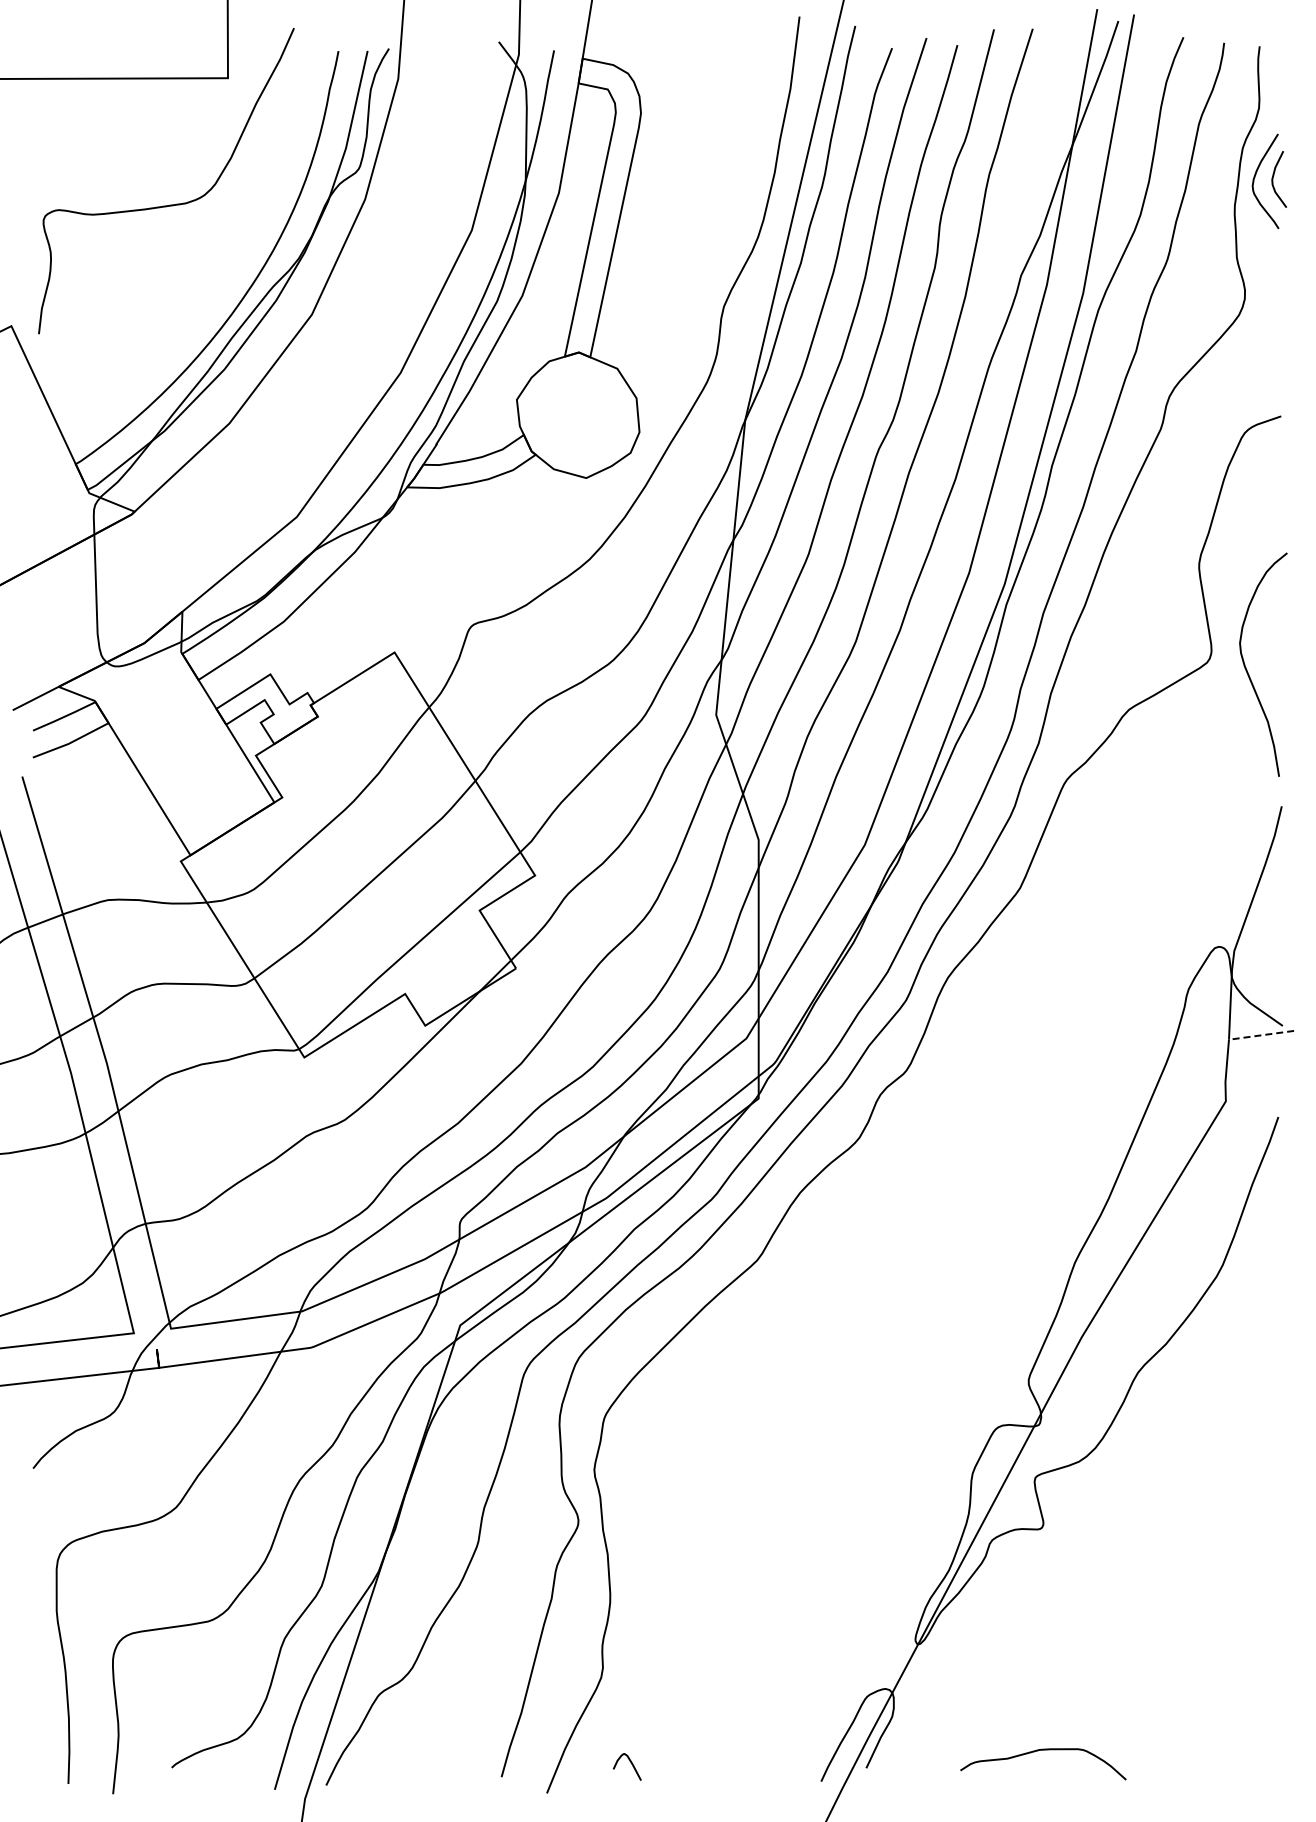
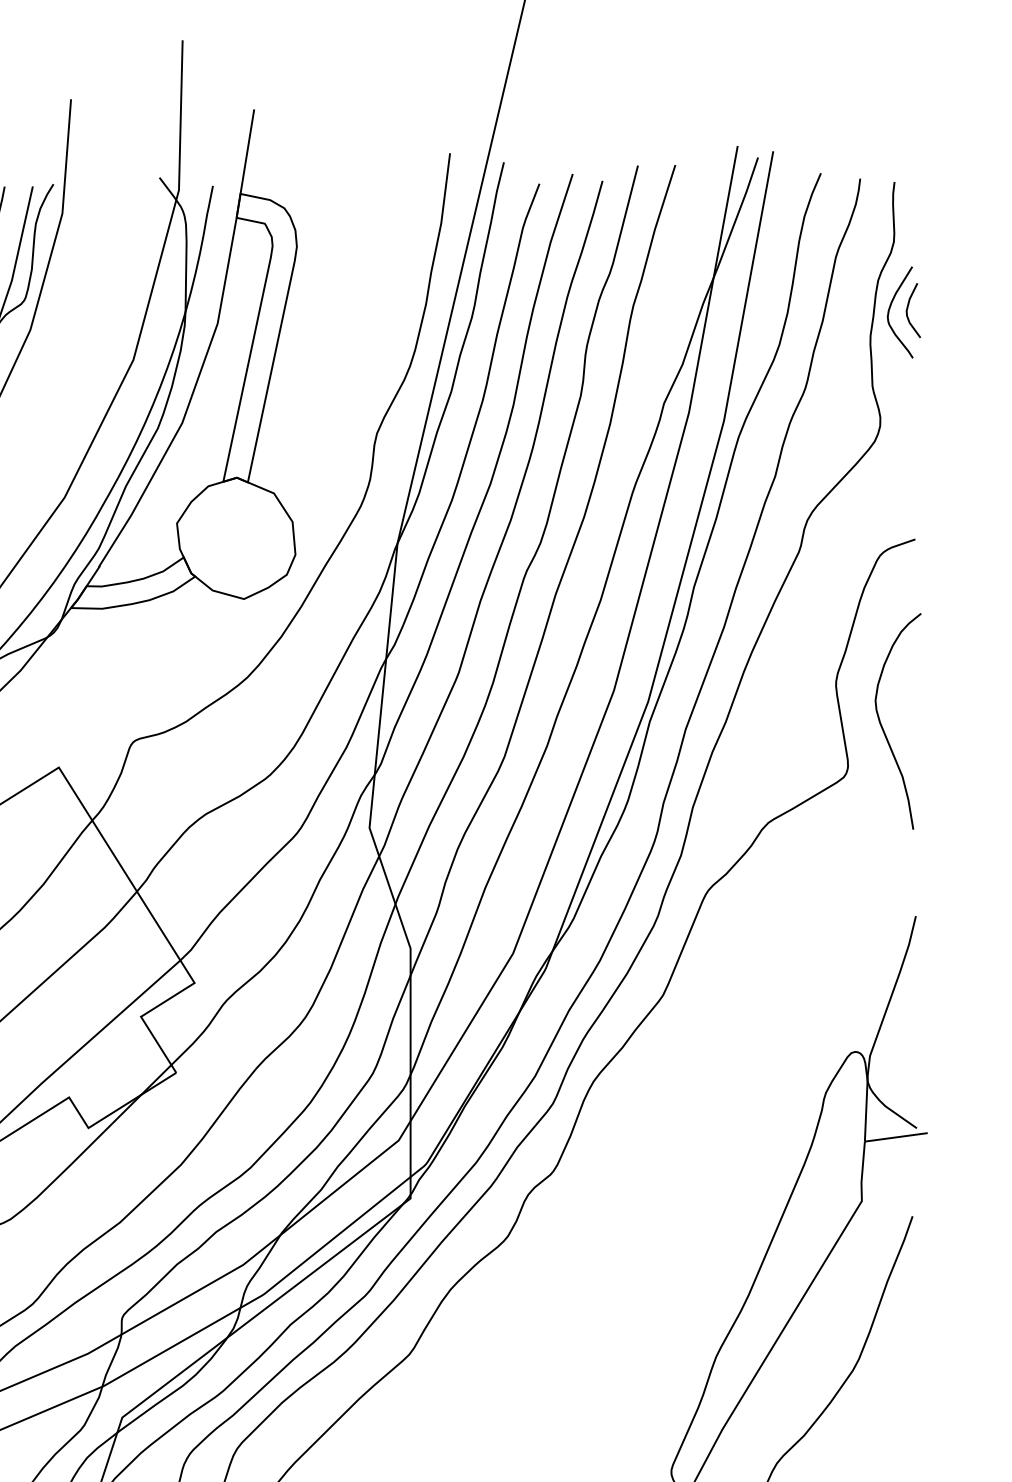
curve: (1247, 669) -> (882, 726), moved
line: (1261, 1035) -> (896, 1137), dashed -> solid

